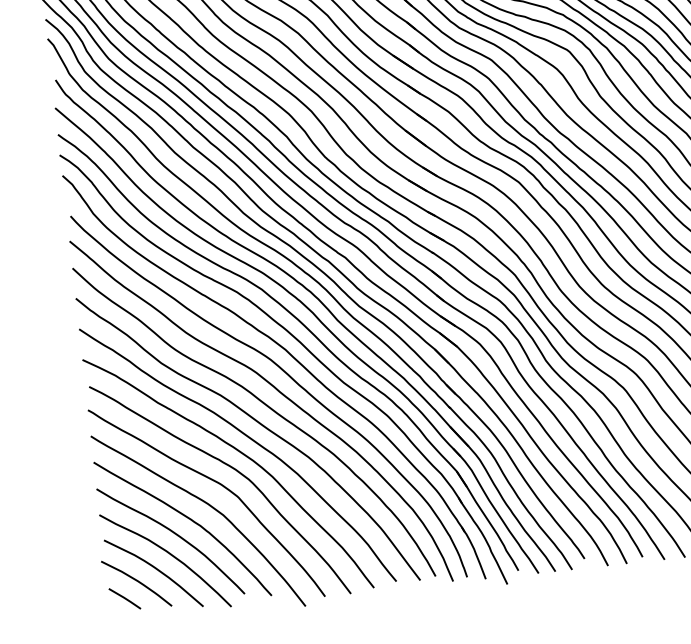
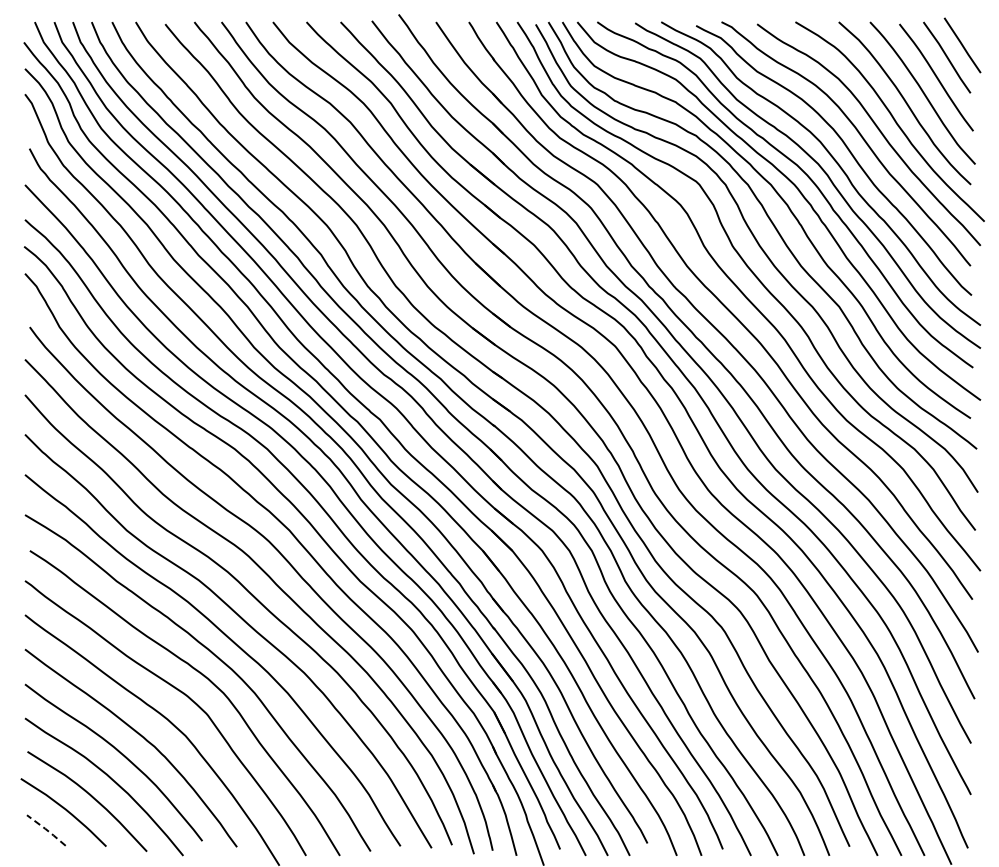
line: (125, 598) -> (46, 830), solid -> dashed

